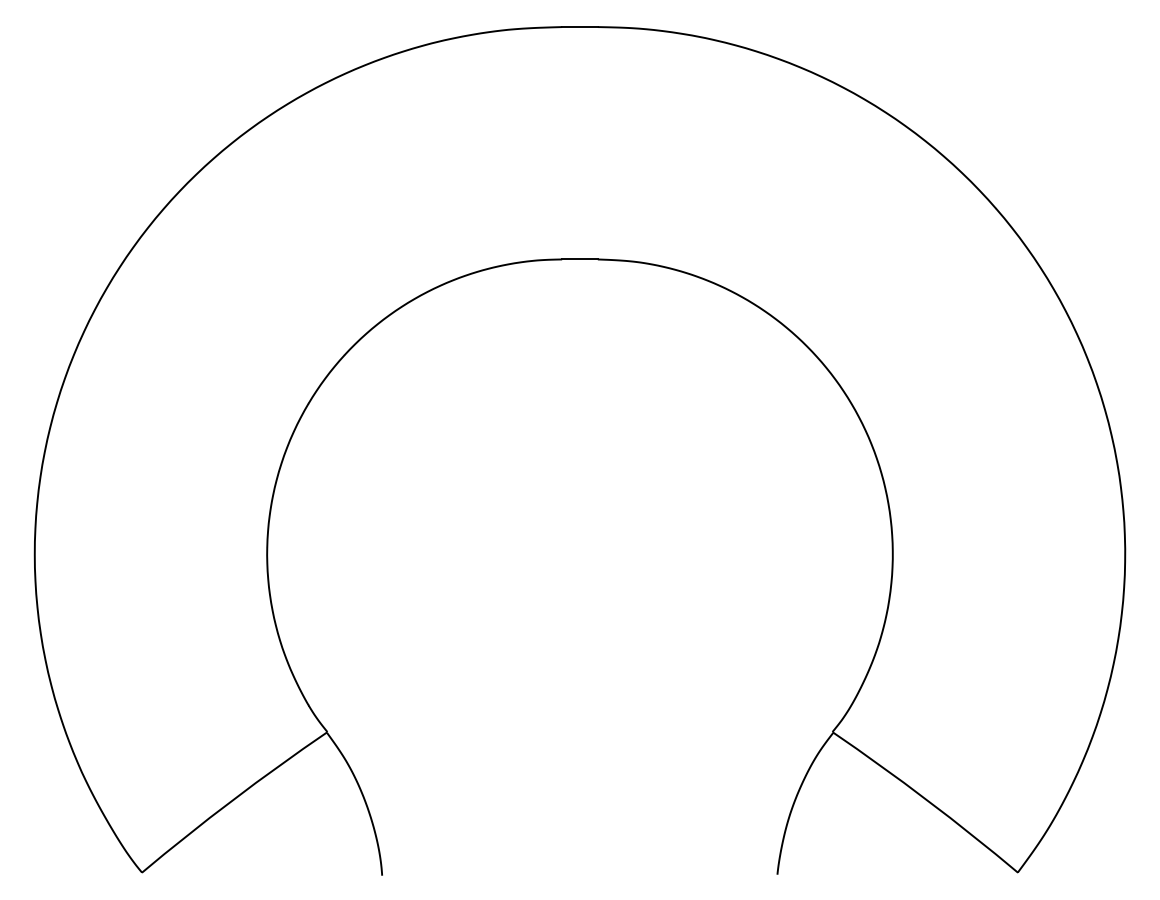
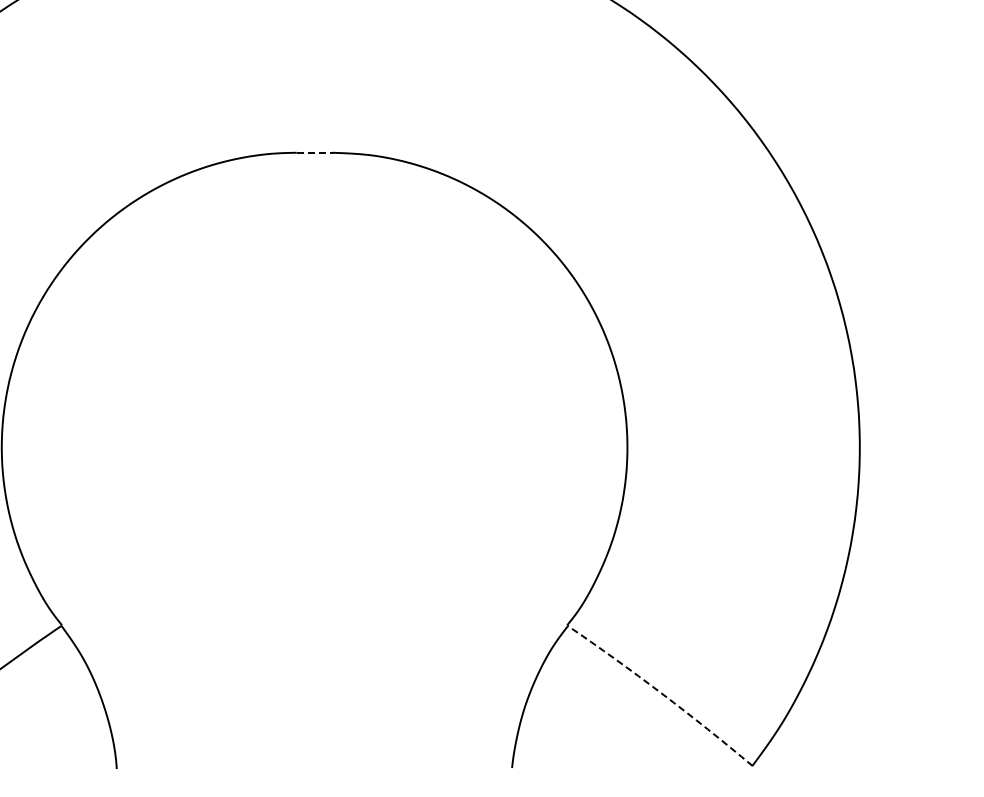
line: (580, 259) -> (315, 152), solid -> dashed
arc: (927, 800) -> (662, 693), solid -> dashed

